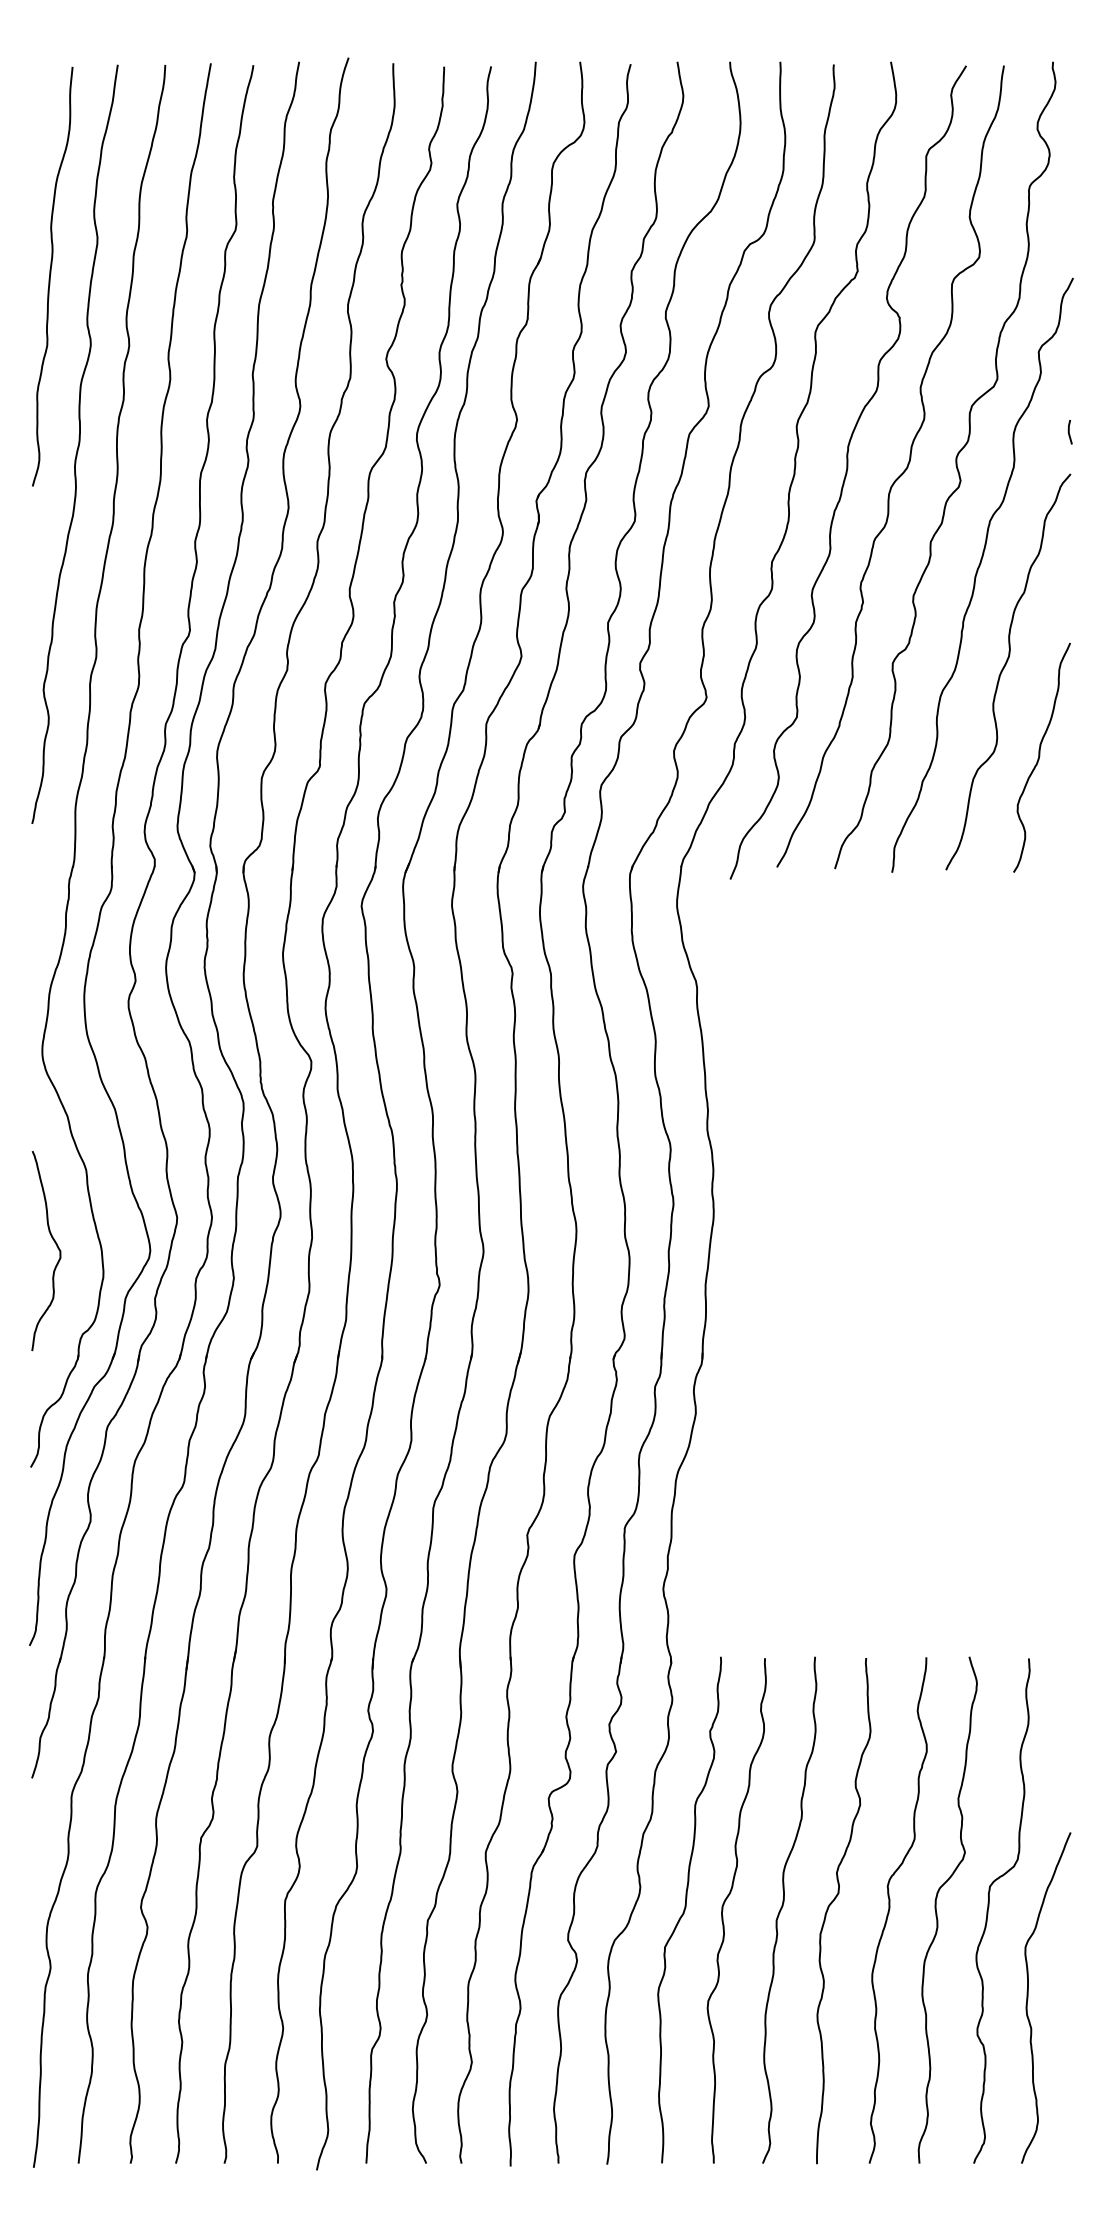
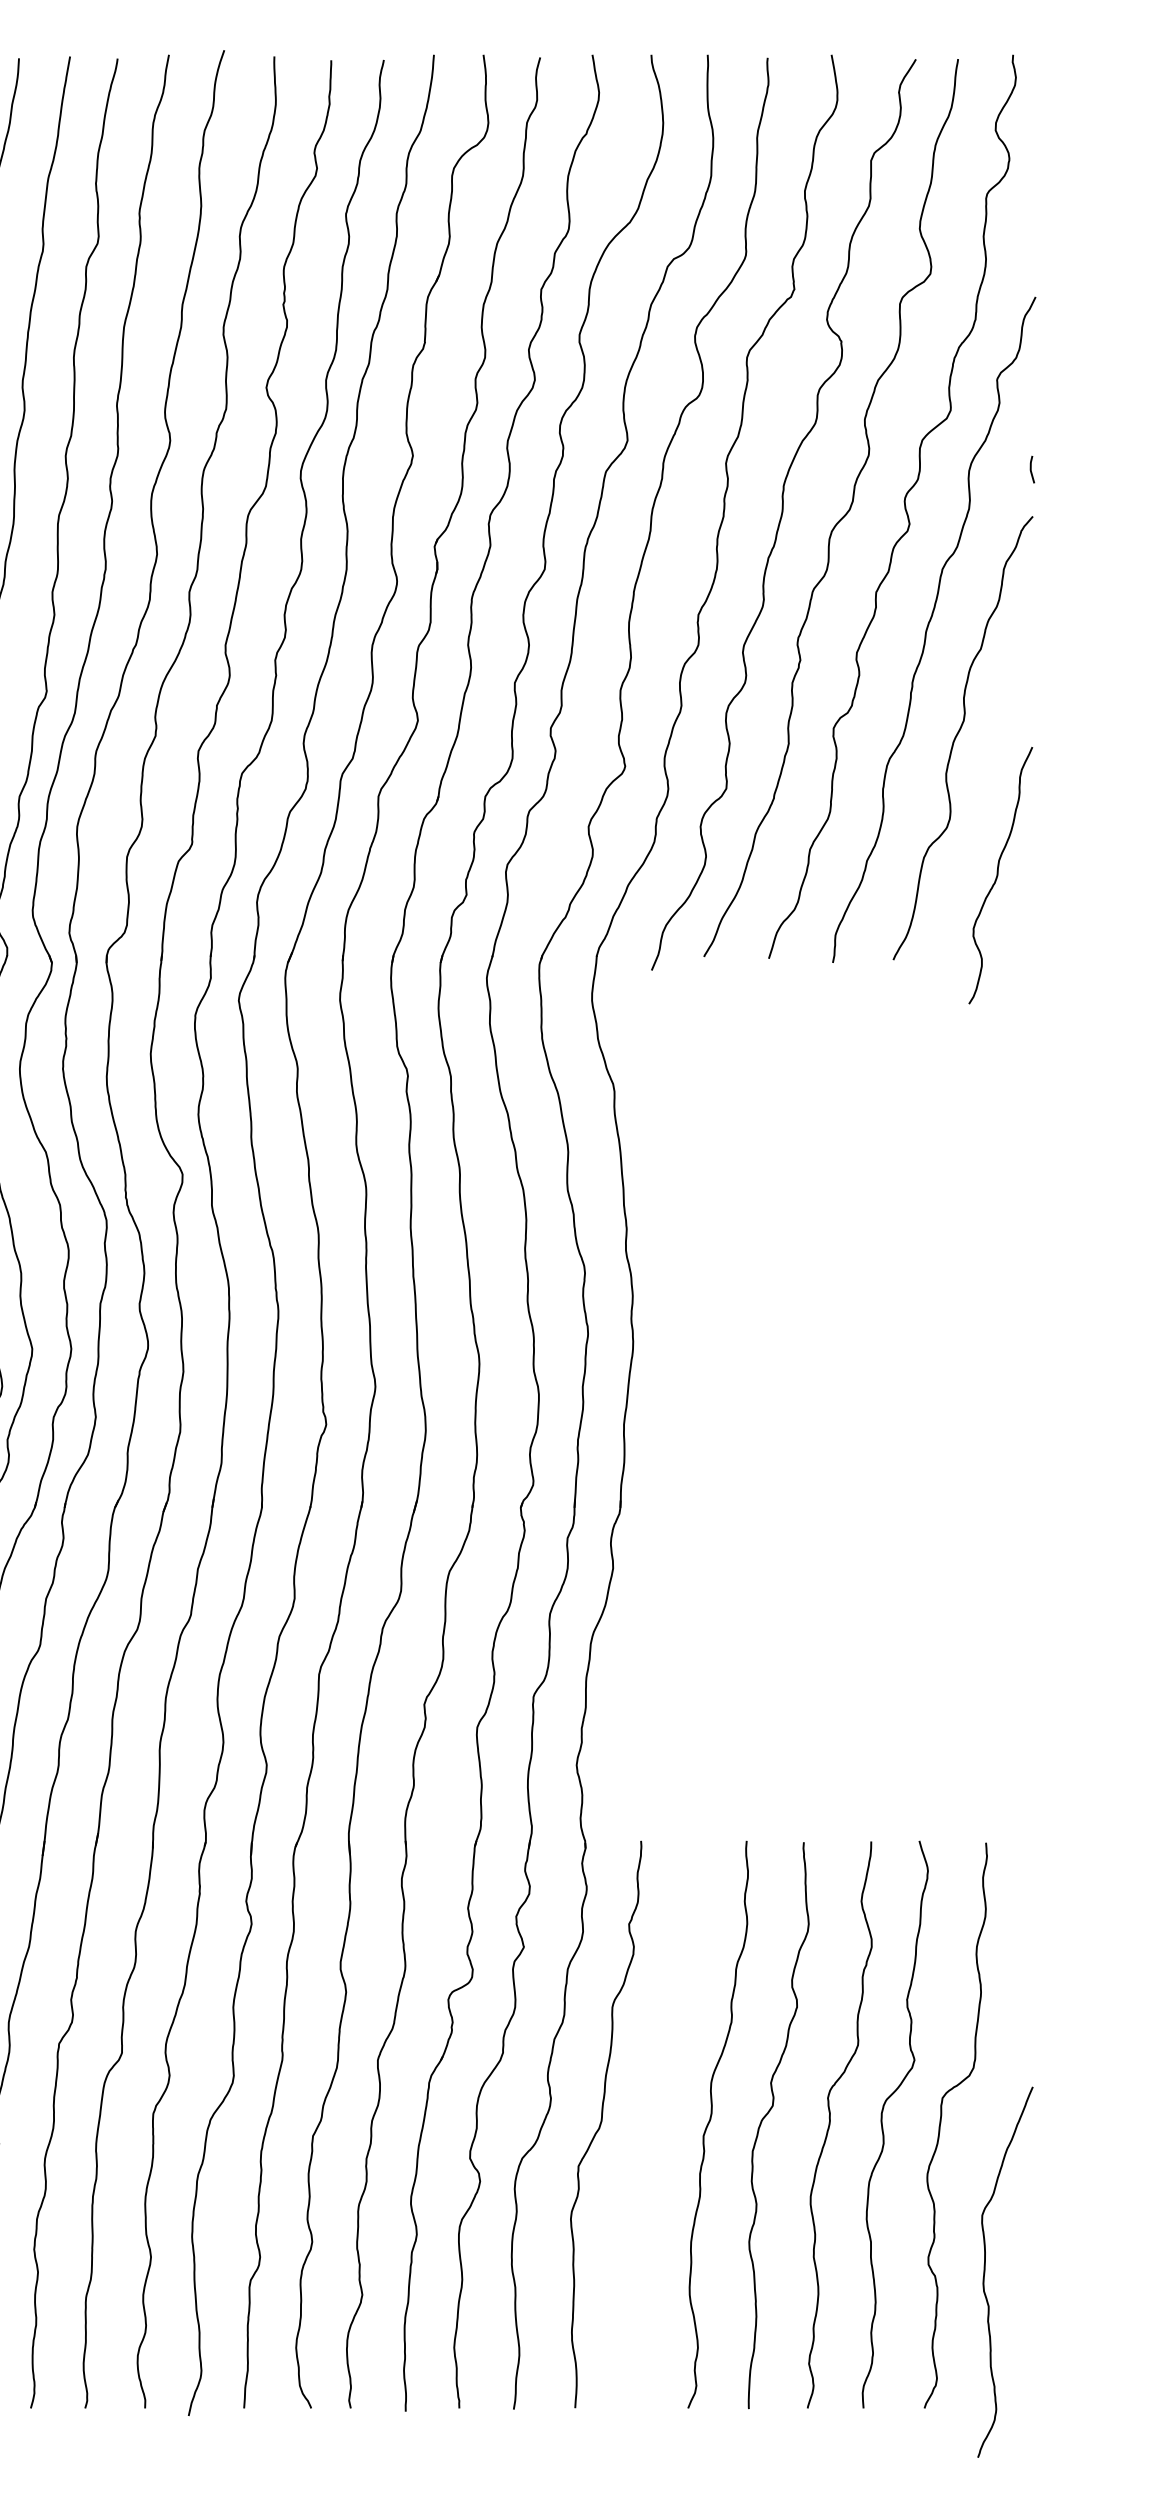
curve: (1040, 756) -> (999, 874), moved
curve: (723, 1910) -> (644, 2124), removed
curve: (1028, 1997) -> (985, 2271), moved

